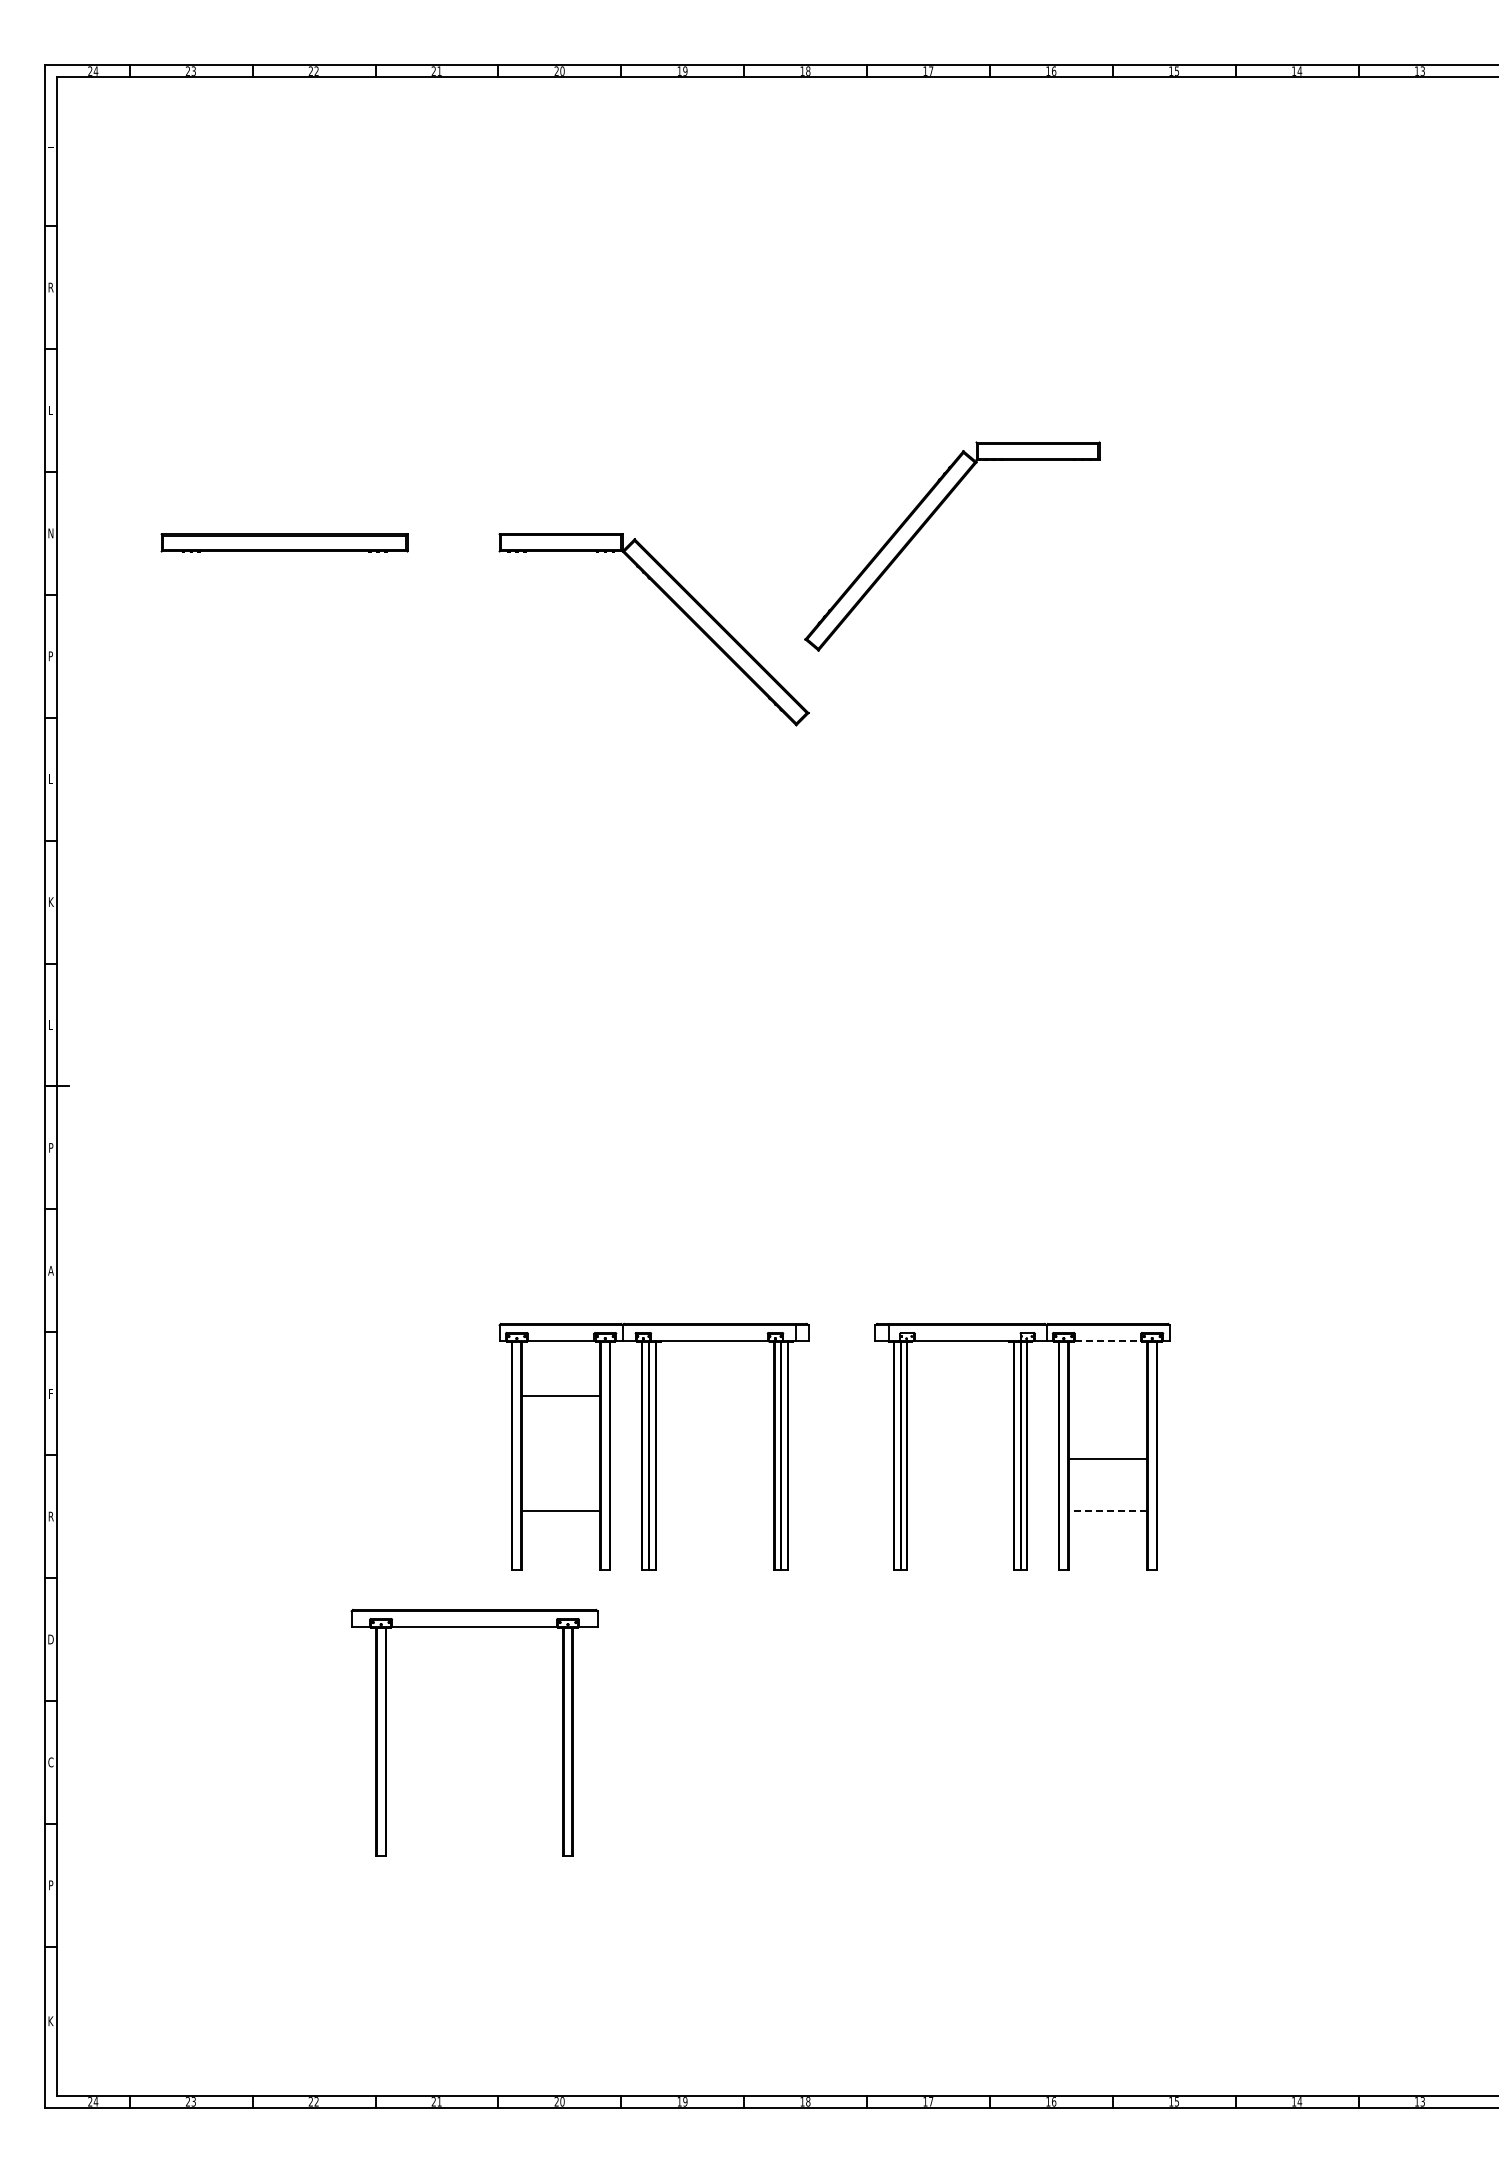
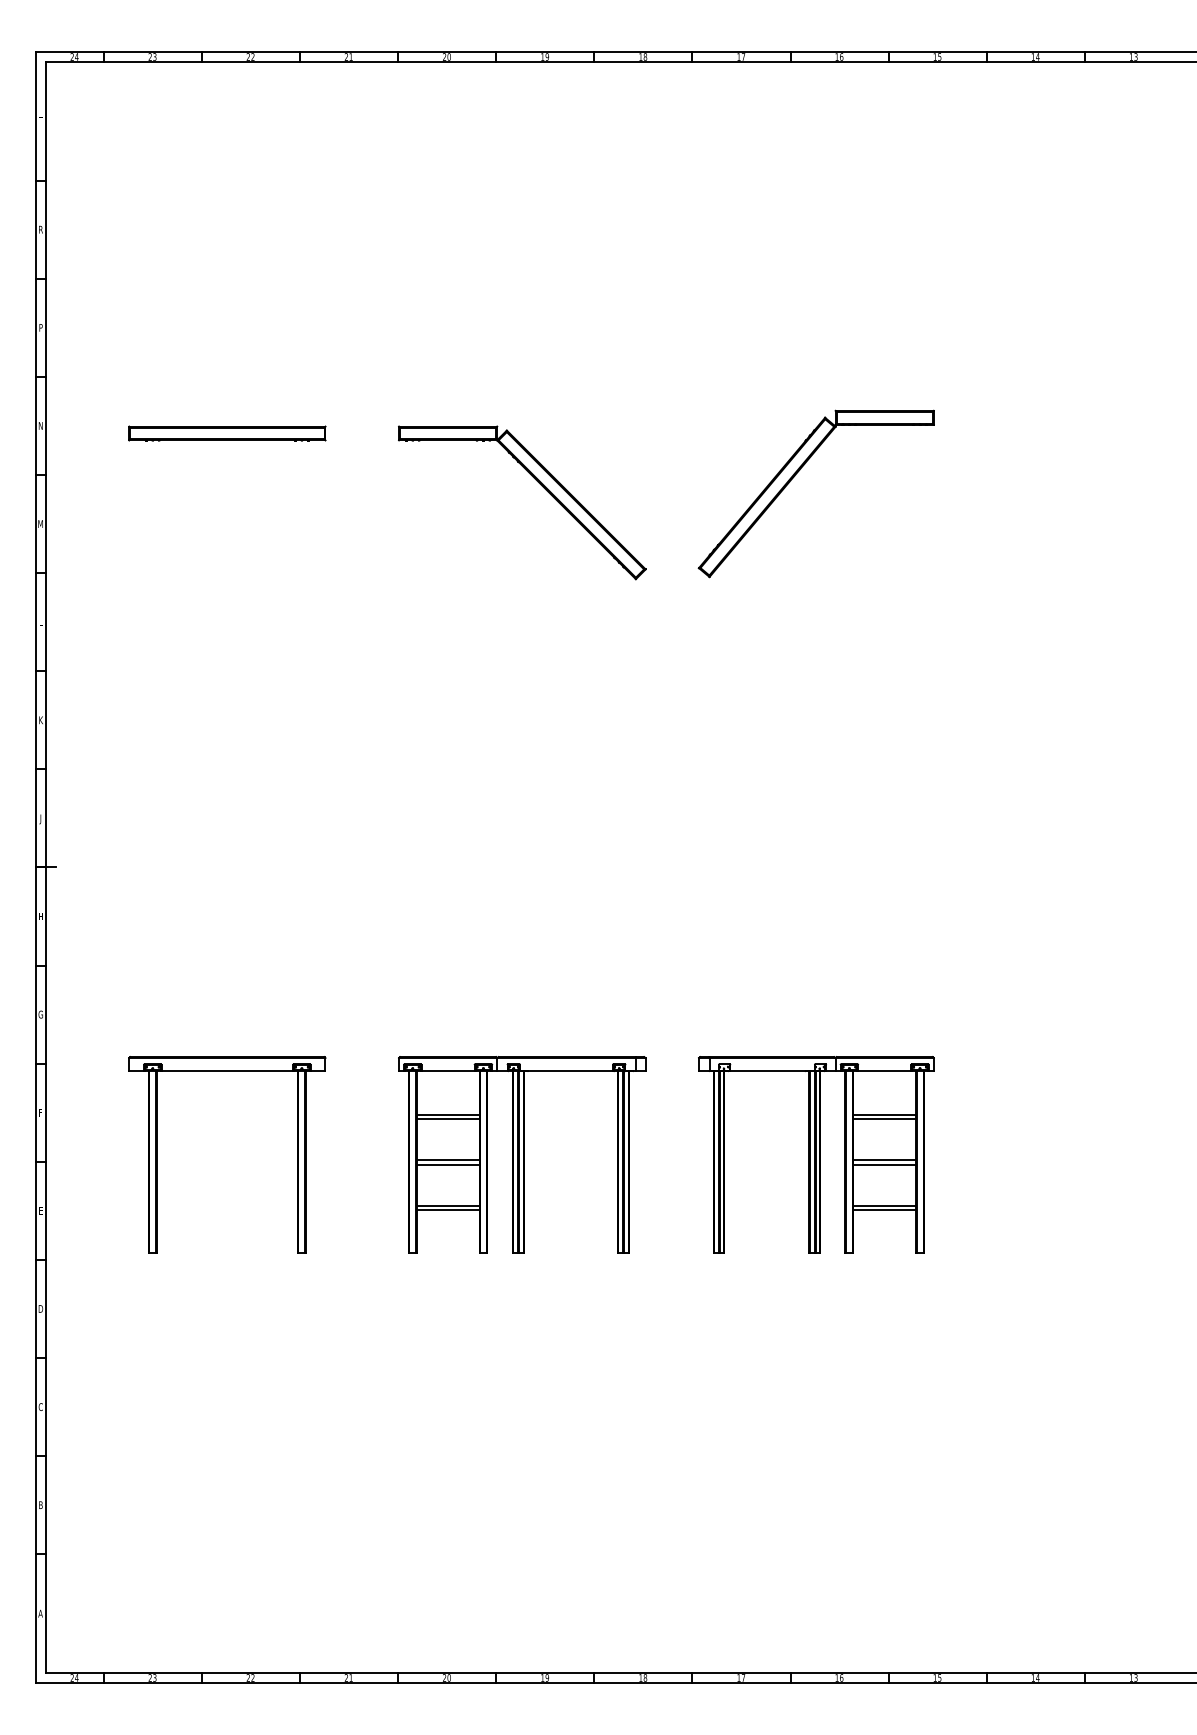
text: (51, 410) -> (41, 327), L -> P
part: (928, 521) -> (797, 473), moved
text: (50, 656) -> (40, 524), P -> M
text: (50, 1026) -> (40, 819), L -> J
text: (51, 1147) -> (41, 916), P -> H
text: (50, 1270) -> (40, 1014), A -> G
line: (1108, 1341) -> (885, 1071), dashed -> solid
line: (1107, 1396) -> (884, 1114), added
line: (560, 1401) -> (447, 1118), added
line: (1107, 1401) -> (884, 1118), added
line: (560, 1453) -> (447, 1160), added
line: (1107, 1453) -> (884, 1160), added
line: (560, 1458) -> (447, 1164), added
line: (1107, 1510) -> (884, 1205), dashed -> solid
line: (560, 1515) -> (447, 1209), added
line: (1107, 1515) -> (884, 1209), added
text: (50, 1516) -> (40, 1210), R -> E
part: (386, 1732) -> (157, 1154), moved
text: (50, 1885) -> (40, 1505), P -> B
text: (50, 2020) -> (40, 1613), K -> A

